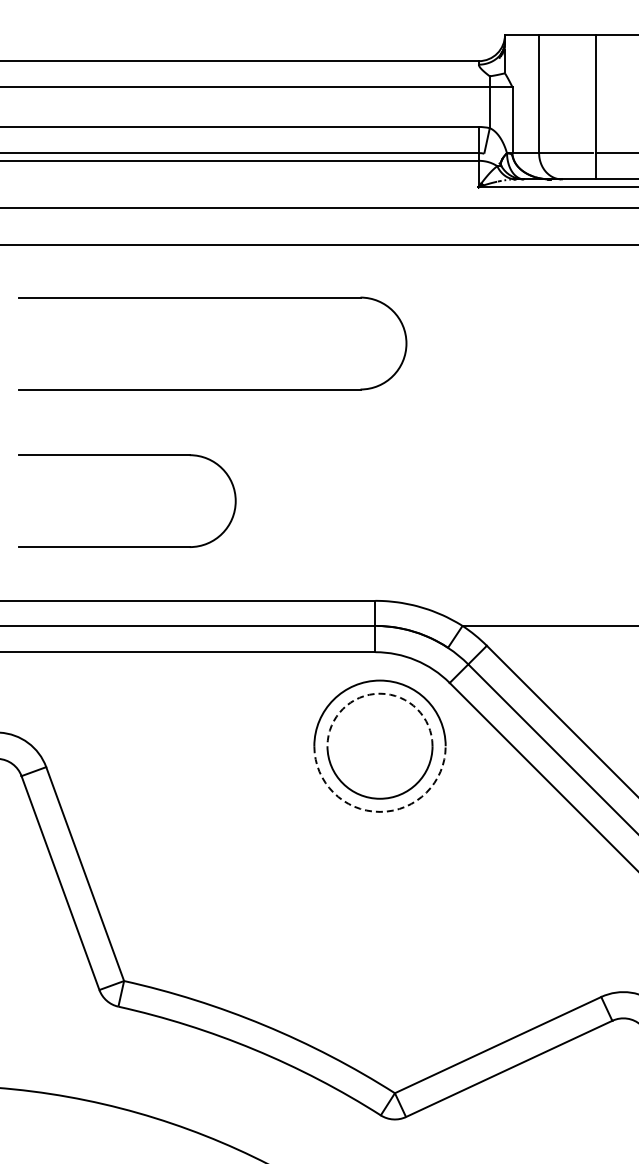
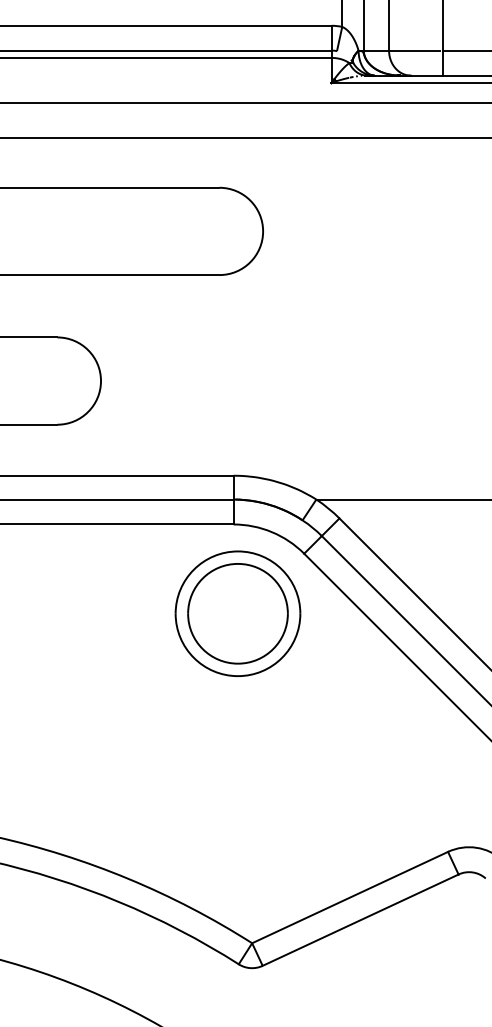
arc: (380, 693) -> (238, 563), dashed -> solid
arc: (380, 811) -> (238, 675), dashed -> solid

